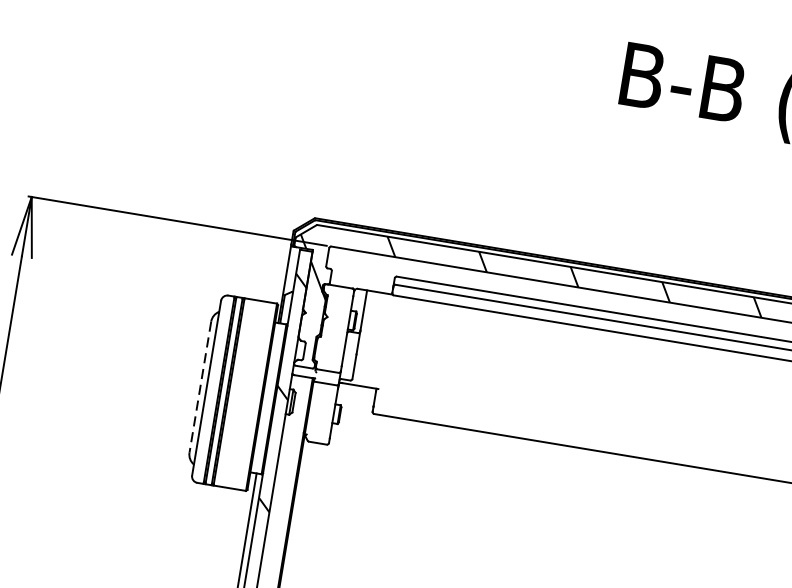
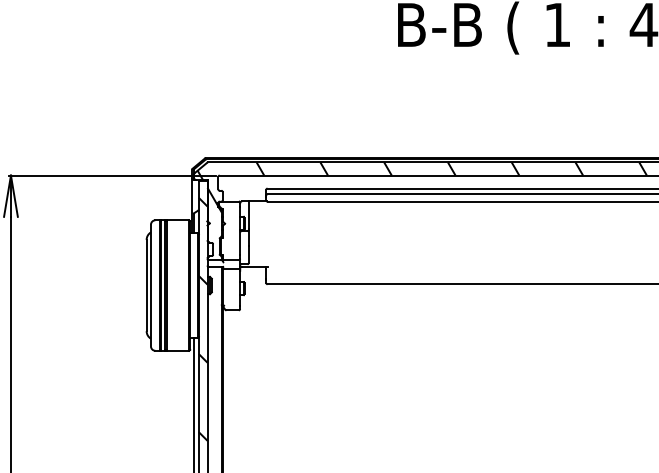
line: (200, 387) -> (146, 285), dashed -> solid

